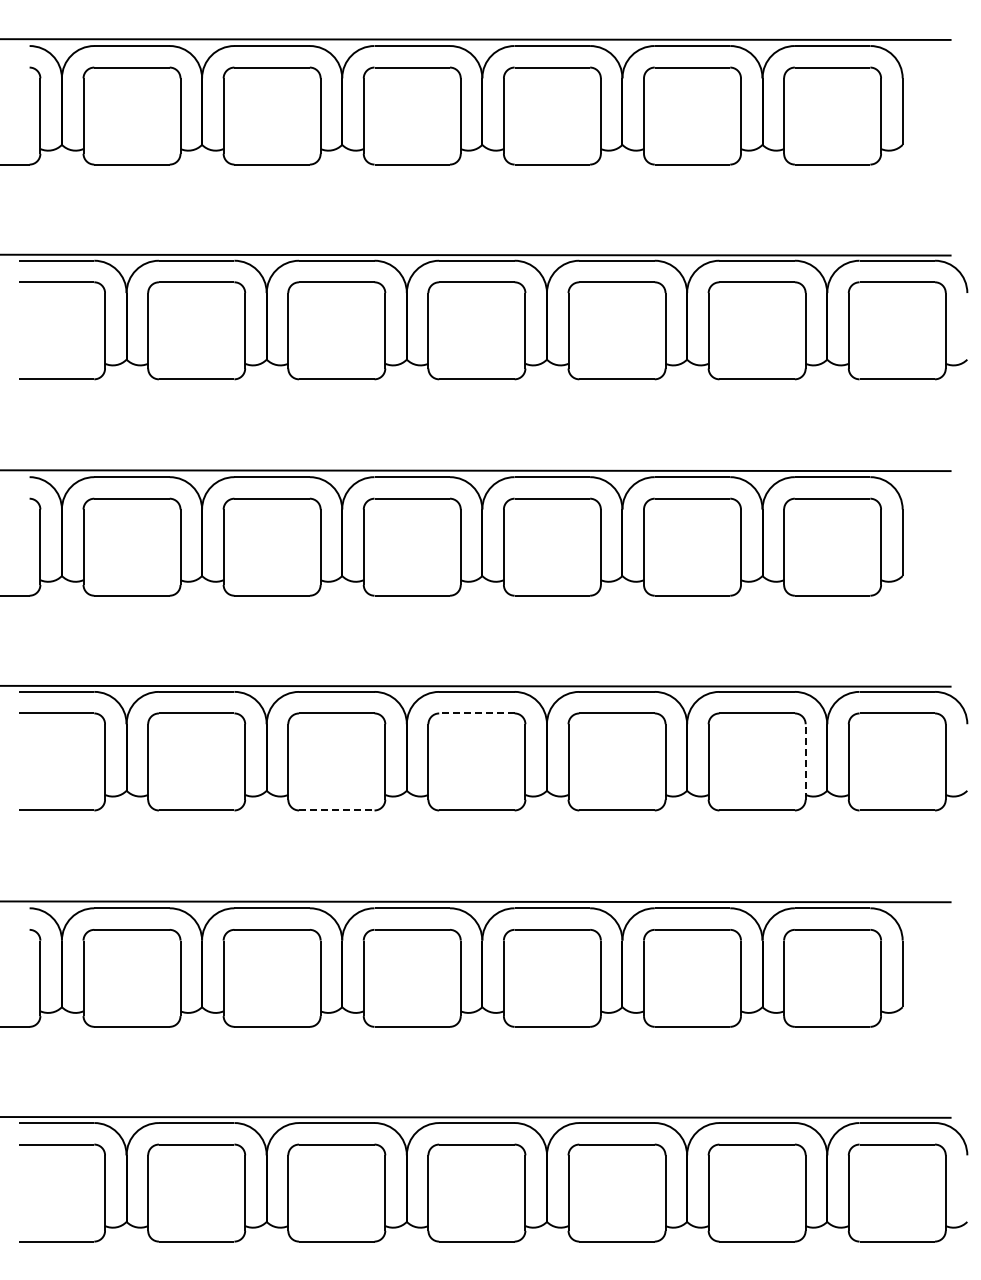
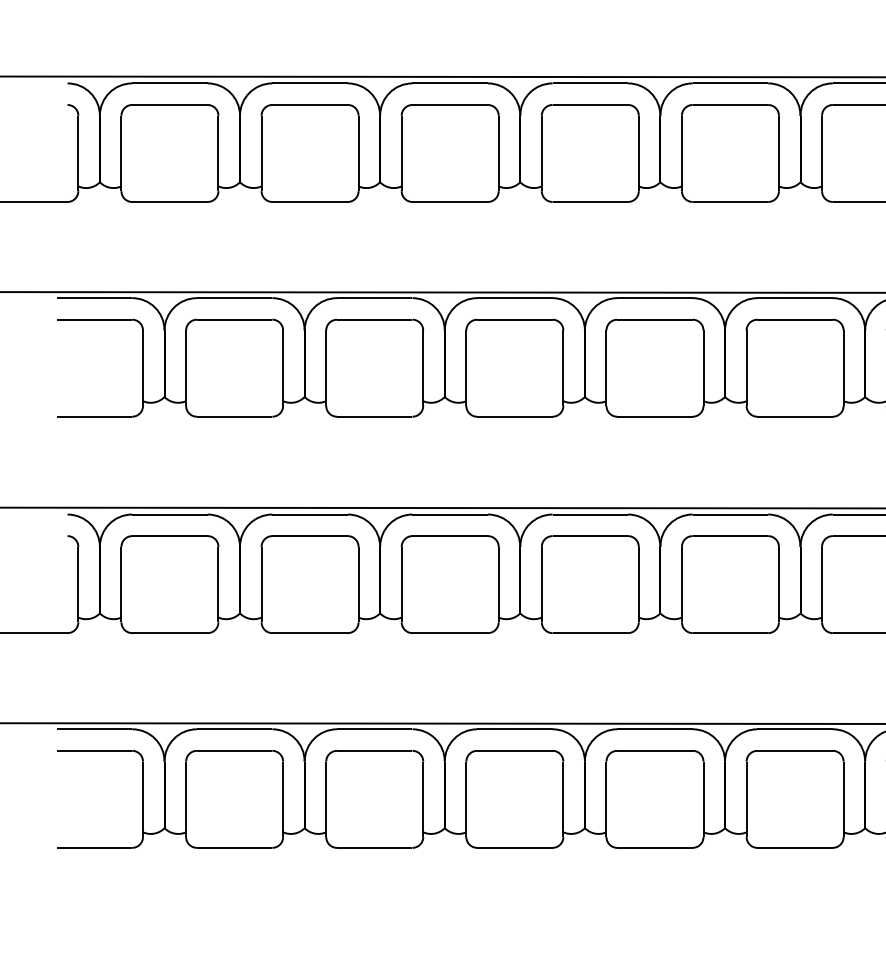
line: (476, 713) -> (514, 319), dashed -> solid
line: (805, 761) -> (843, 367), dashed -> solid
line: (336, 810) -> (374, 416), dashed -> solid

